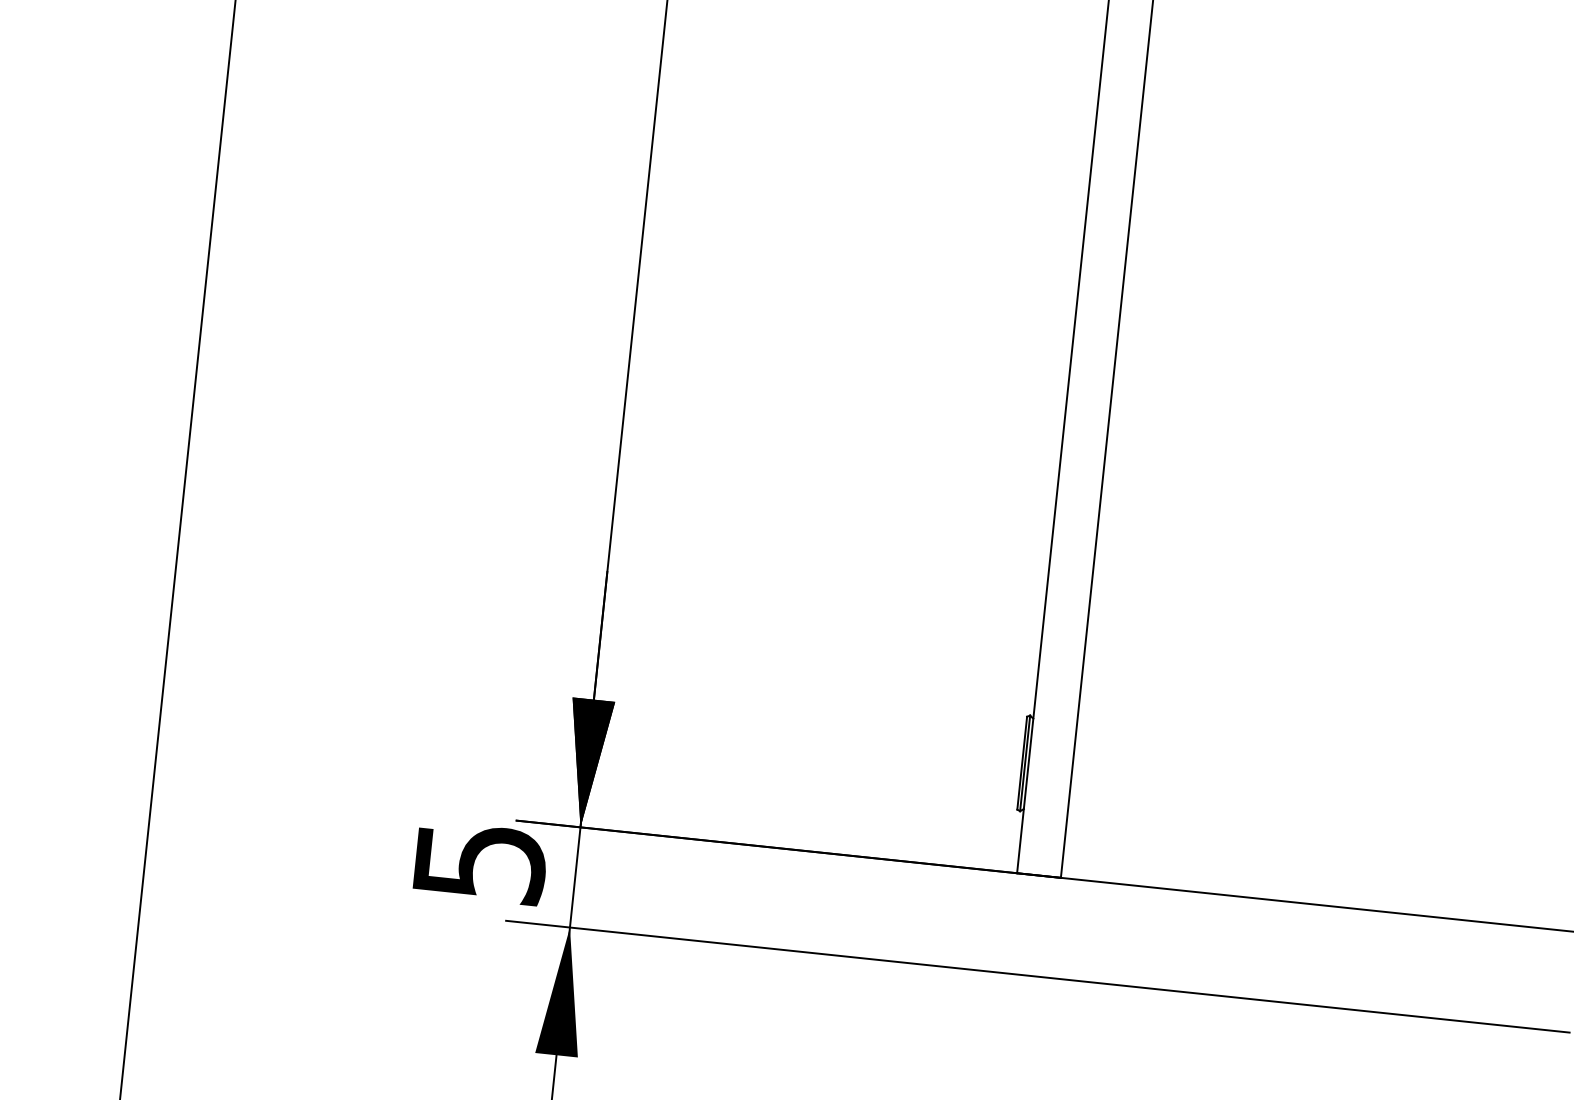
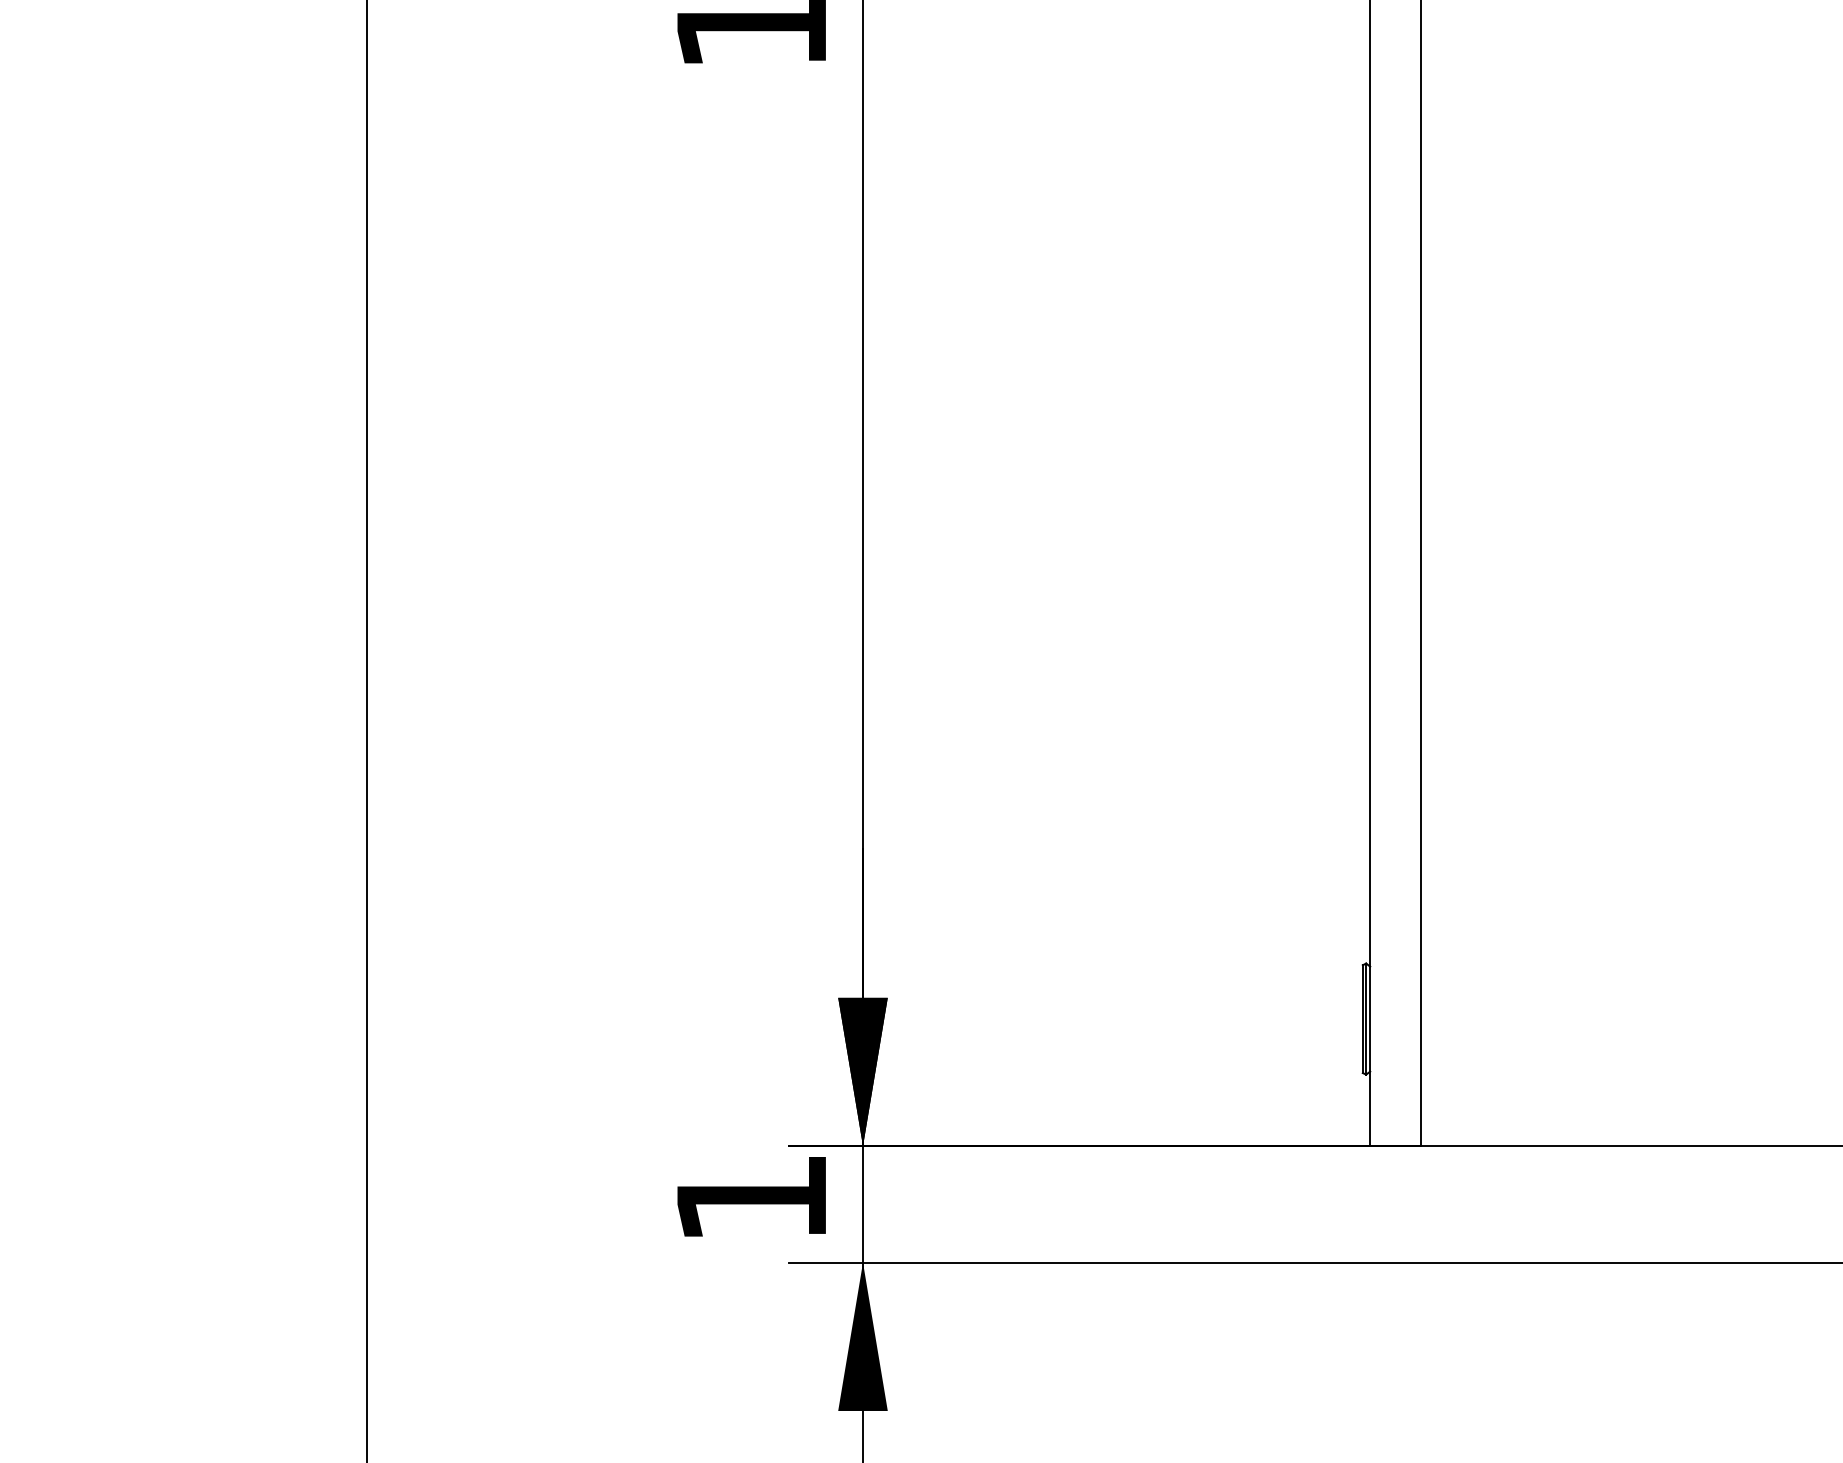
text: (480, 863) -> (752, 1199), 5 -> 1

